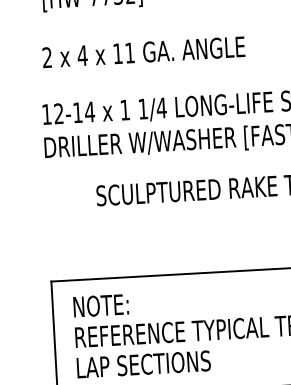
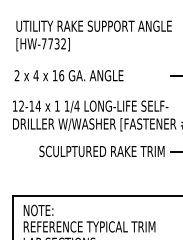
text: (129, 52) -> (61, 75), 11 -> 16

